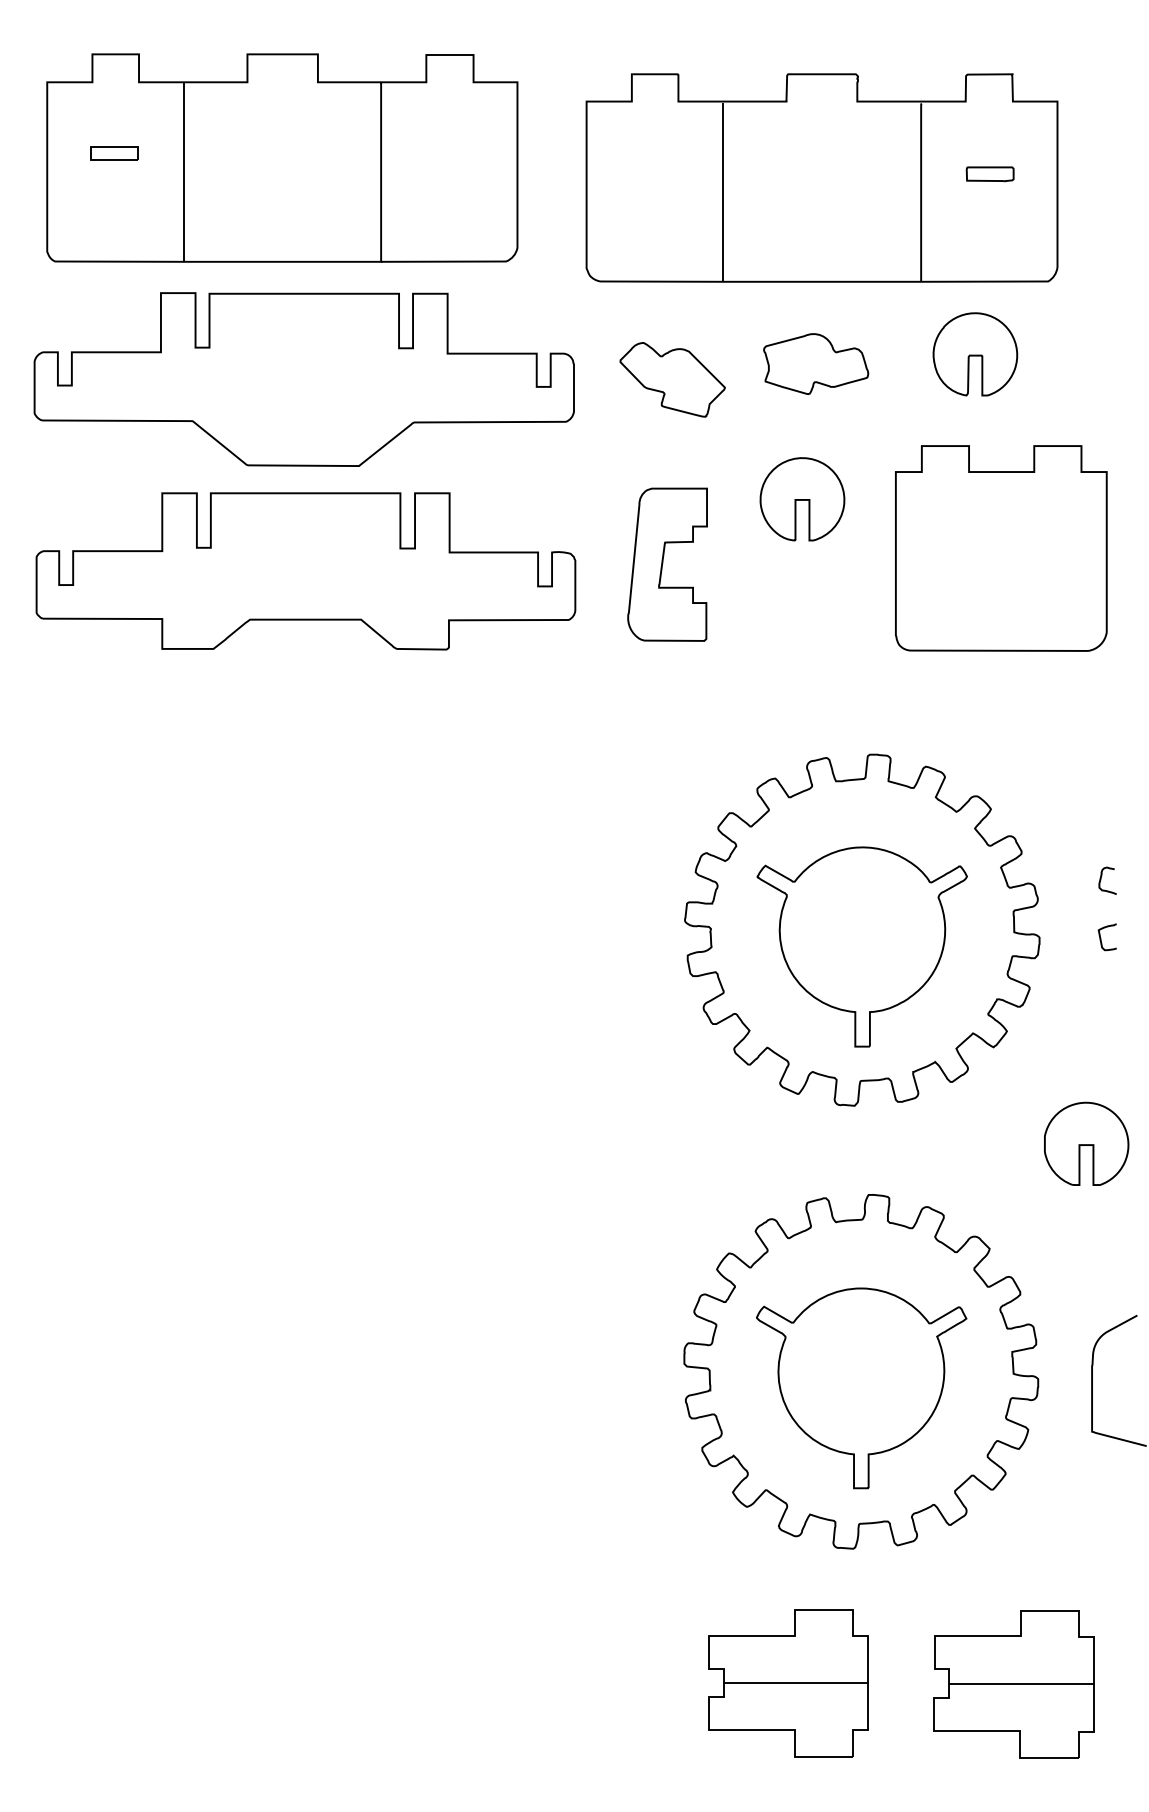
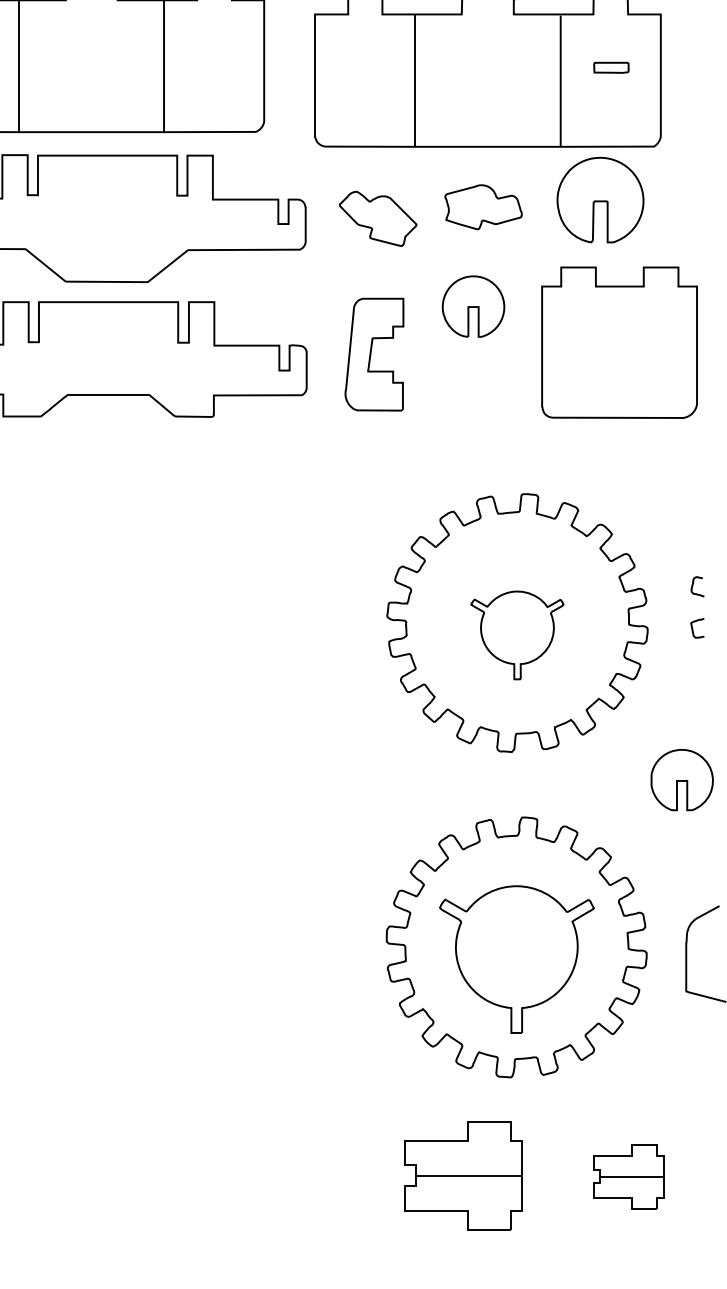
part: (975, 354) -> (600, 200), size x1.4
part: (861, 946) -> (516, 635), size x0.6
part: (1013, 1684) -> (628, 1177), size x0.6

